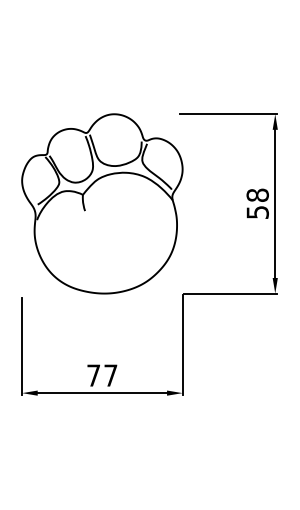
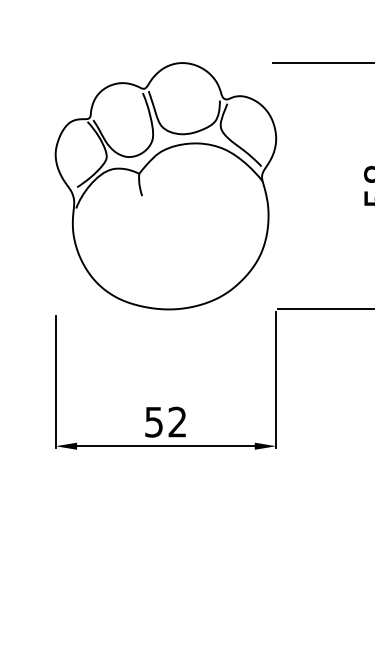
text: (102, 375) -> (166, 422), 77 -> 52

